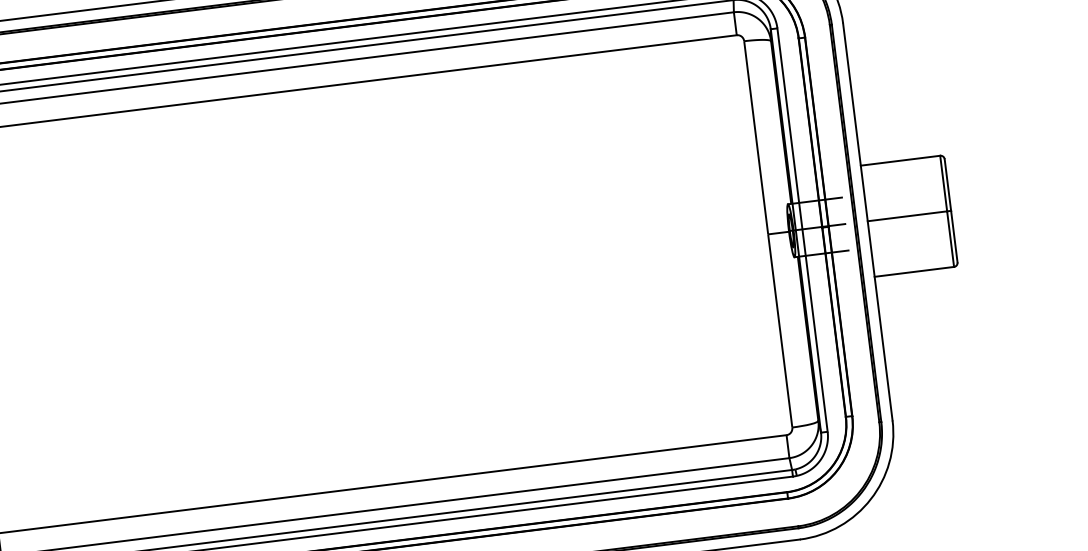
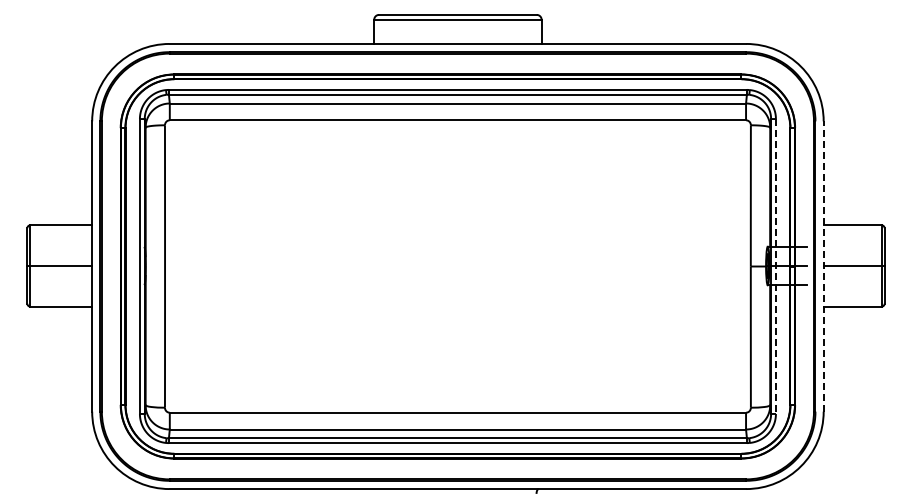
line: (867, 222) -> (823, 266), solid -> dashed
line: (802, 231) -> (775, 267), solid -> dashed

